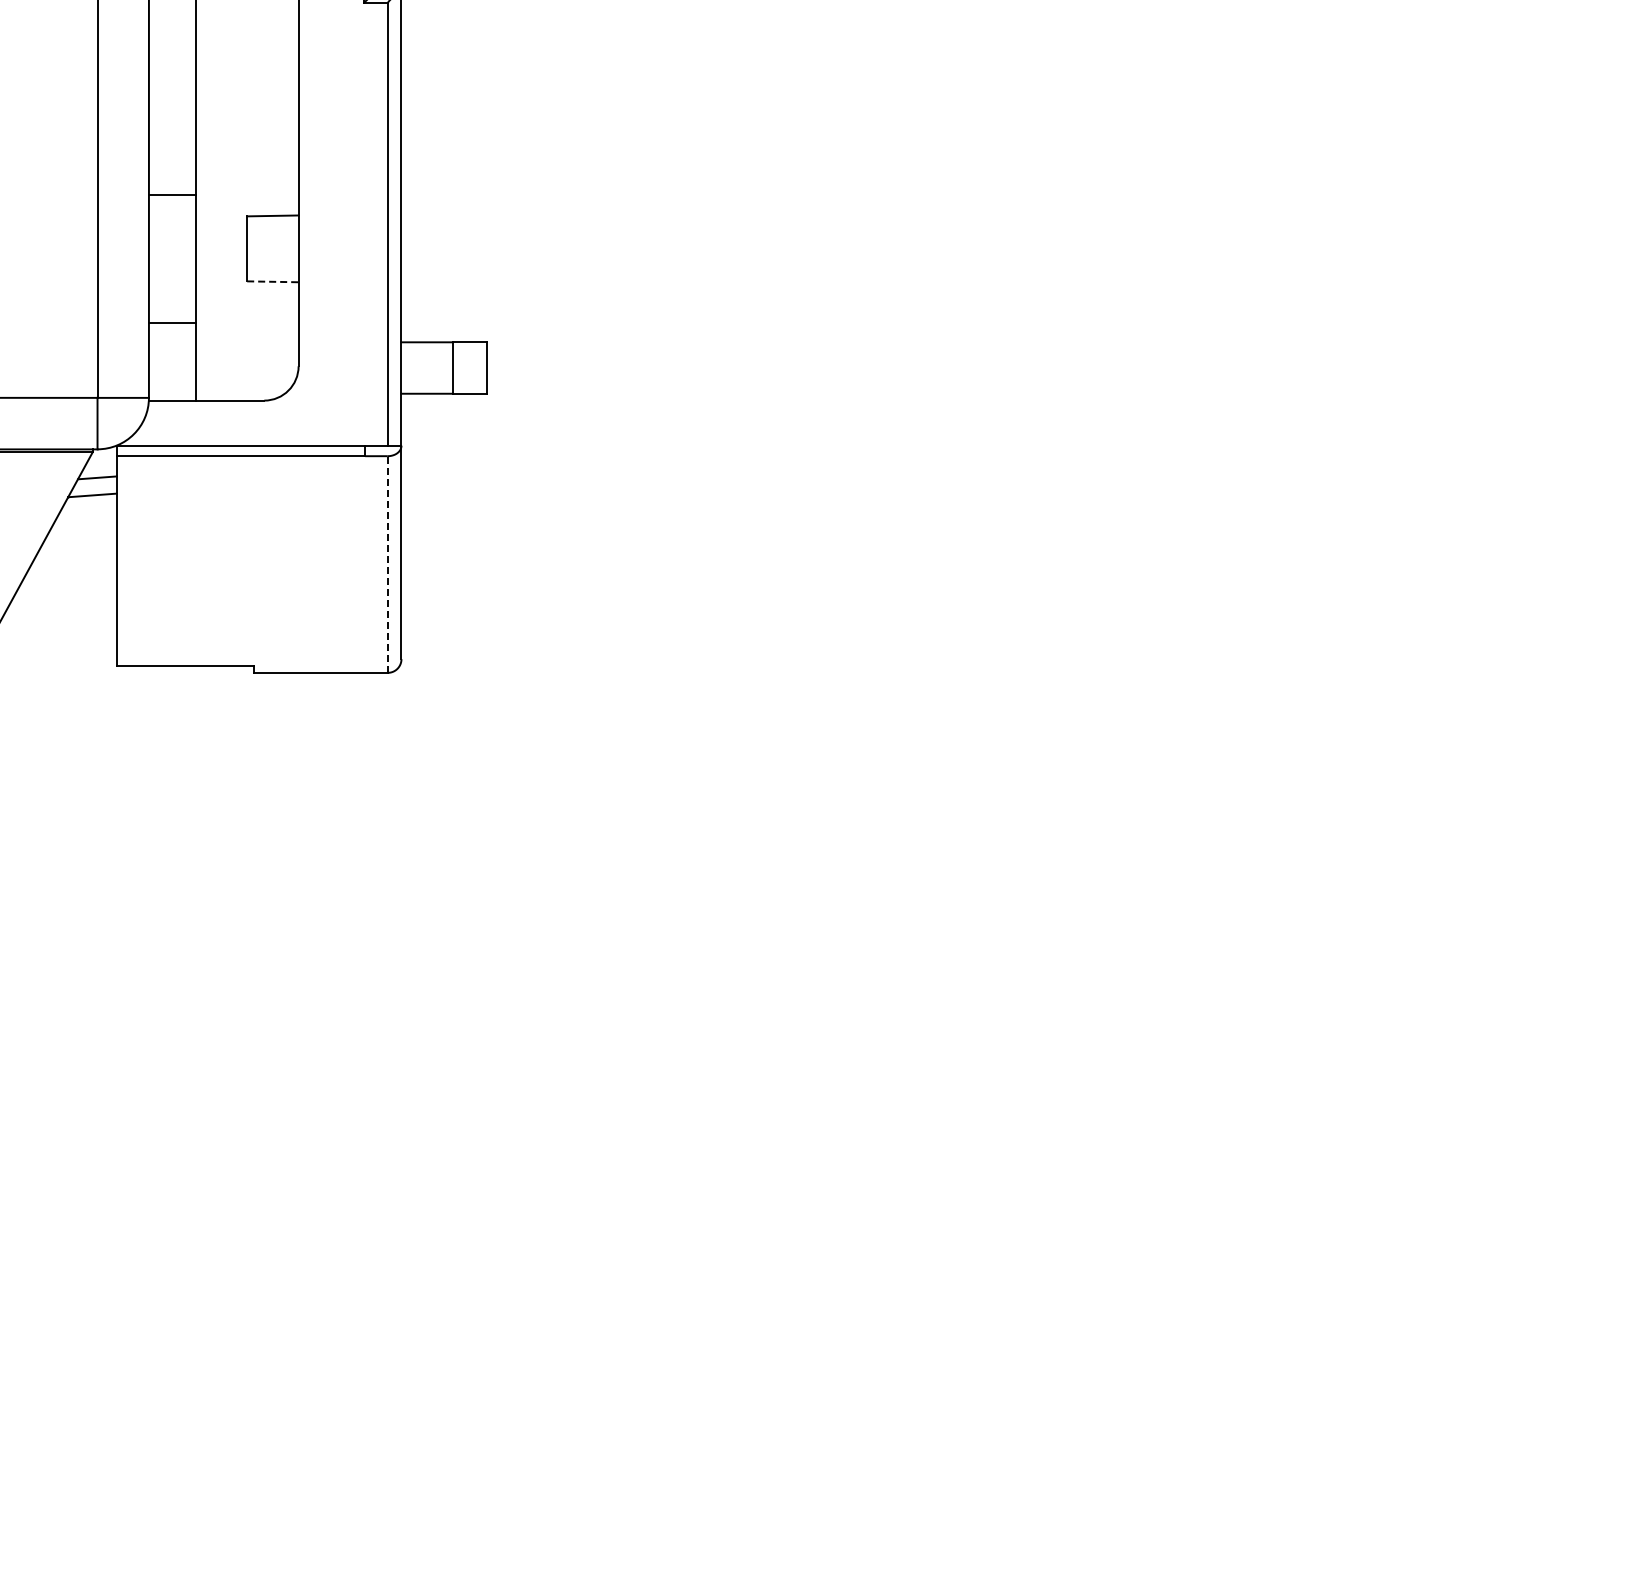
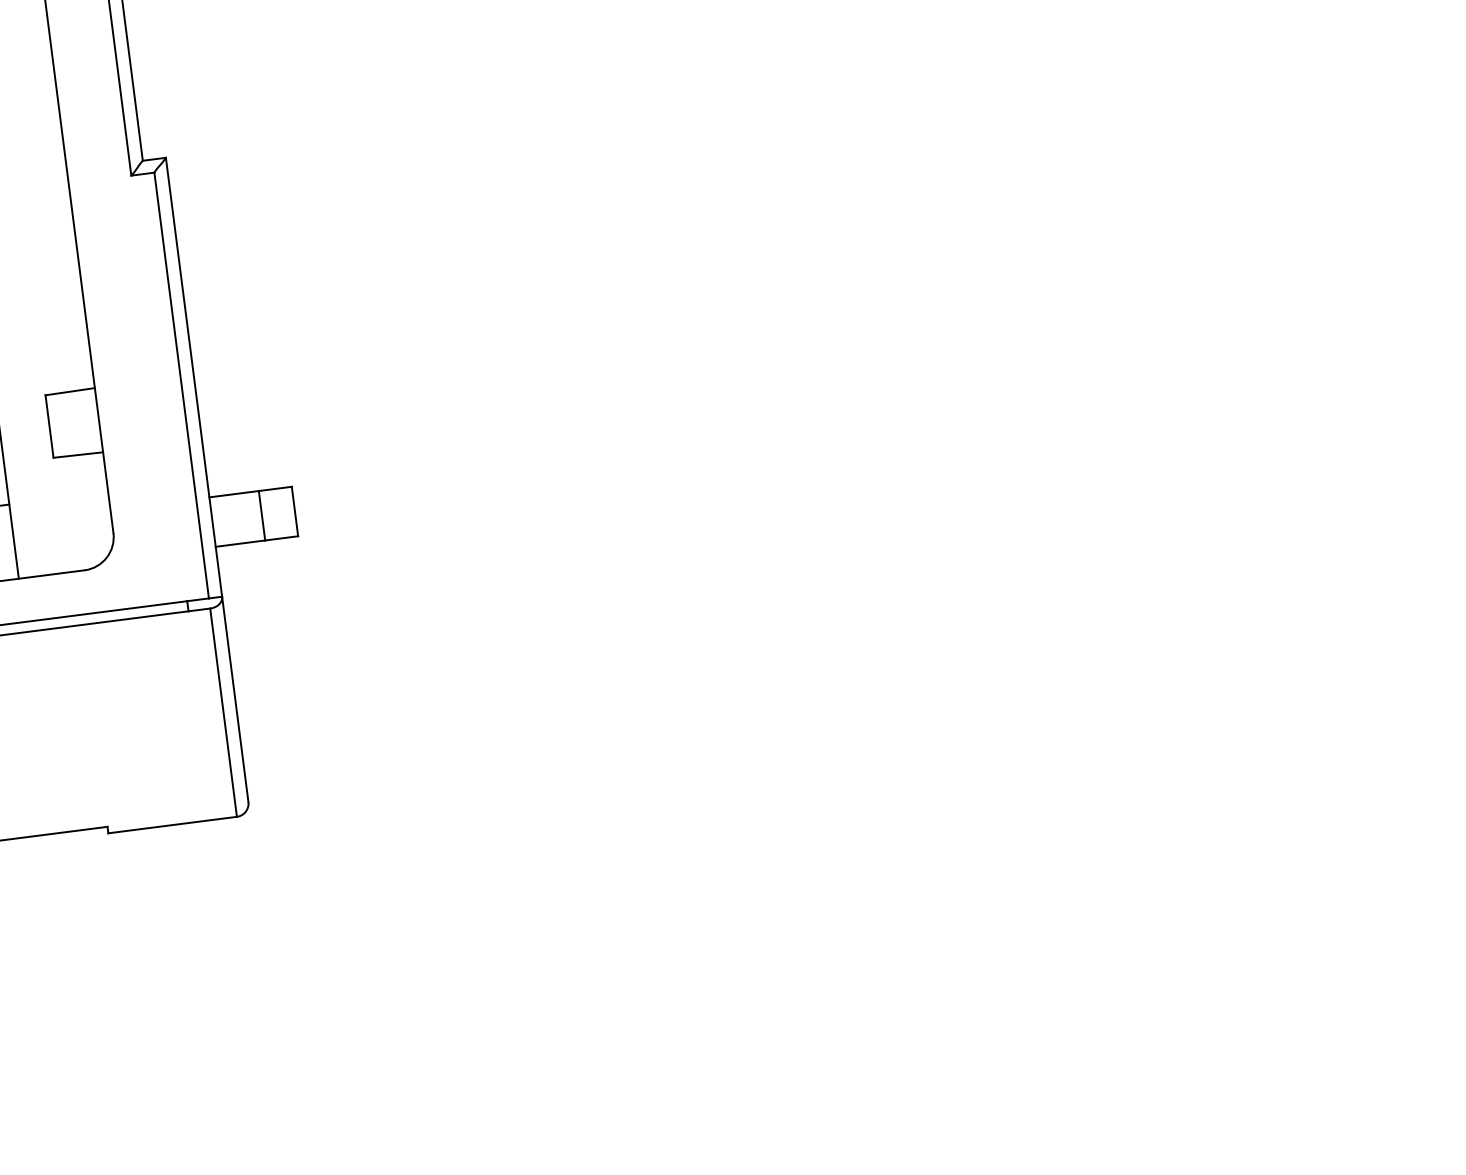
line: (272, 281) -> (77, 454), dashed -> solid
line: (387, 564) -> (223, 712), dashed -> solid

